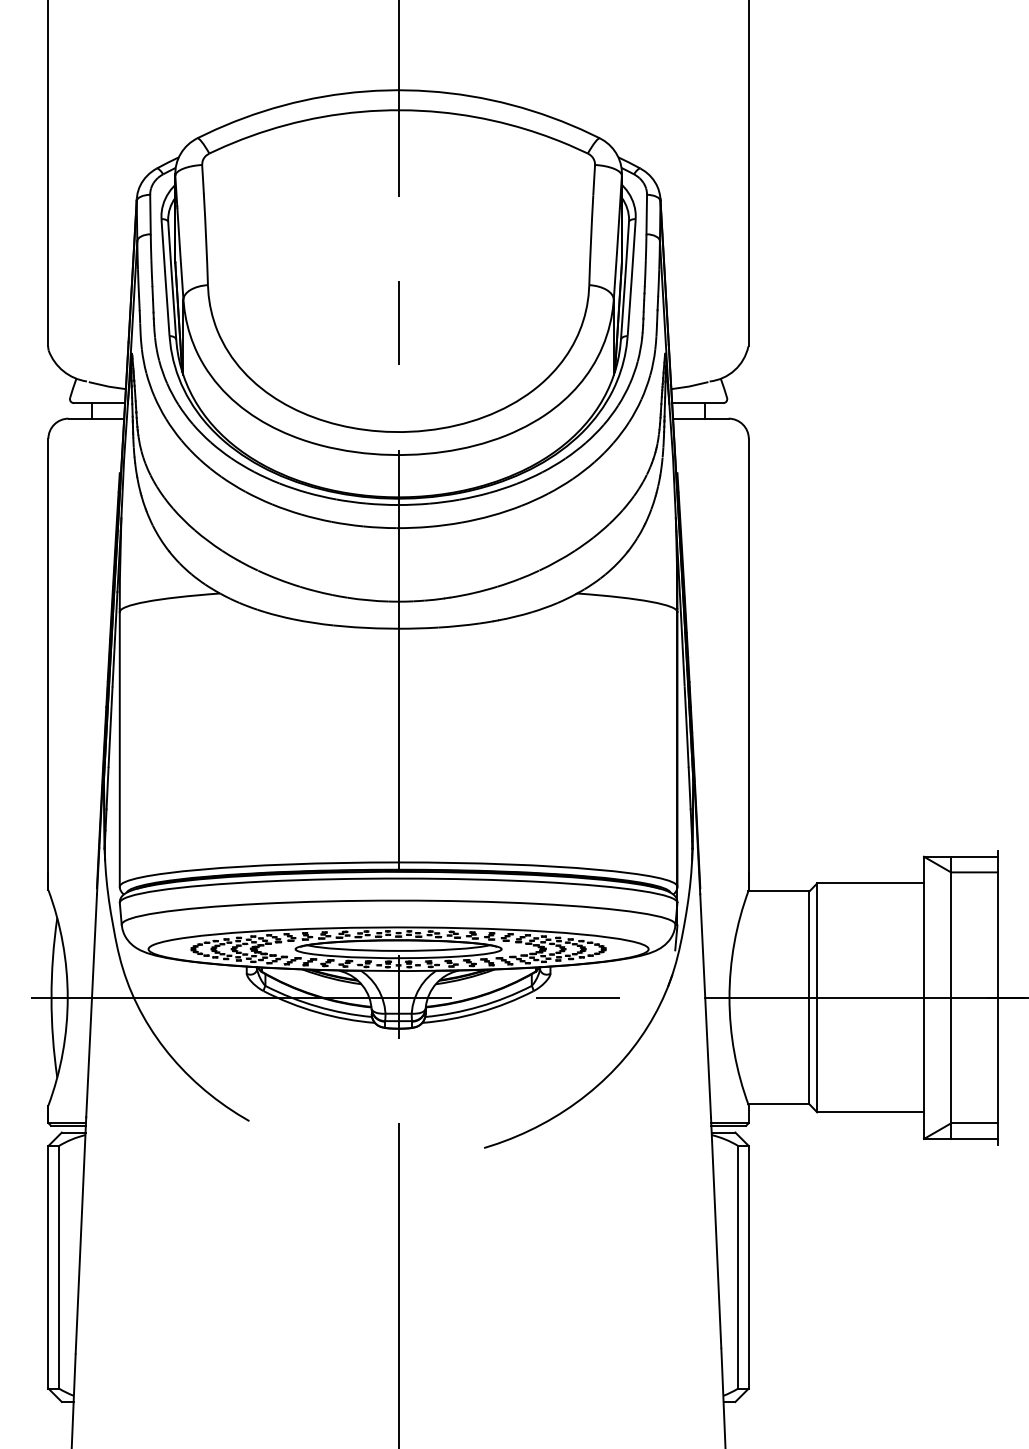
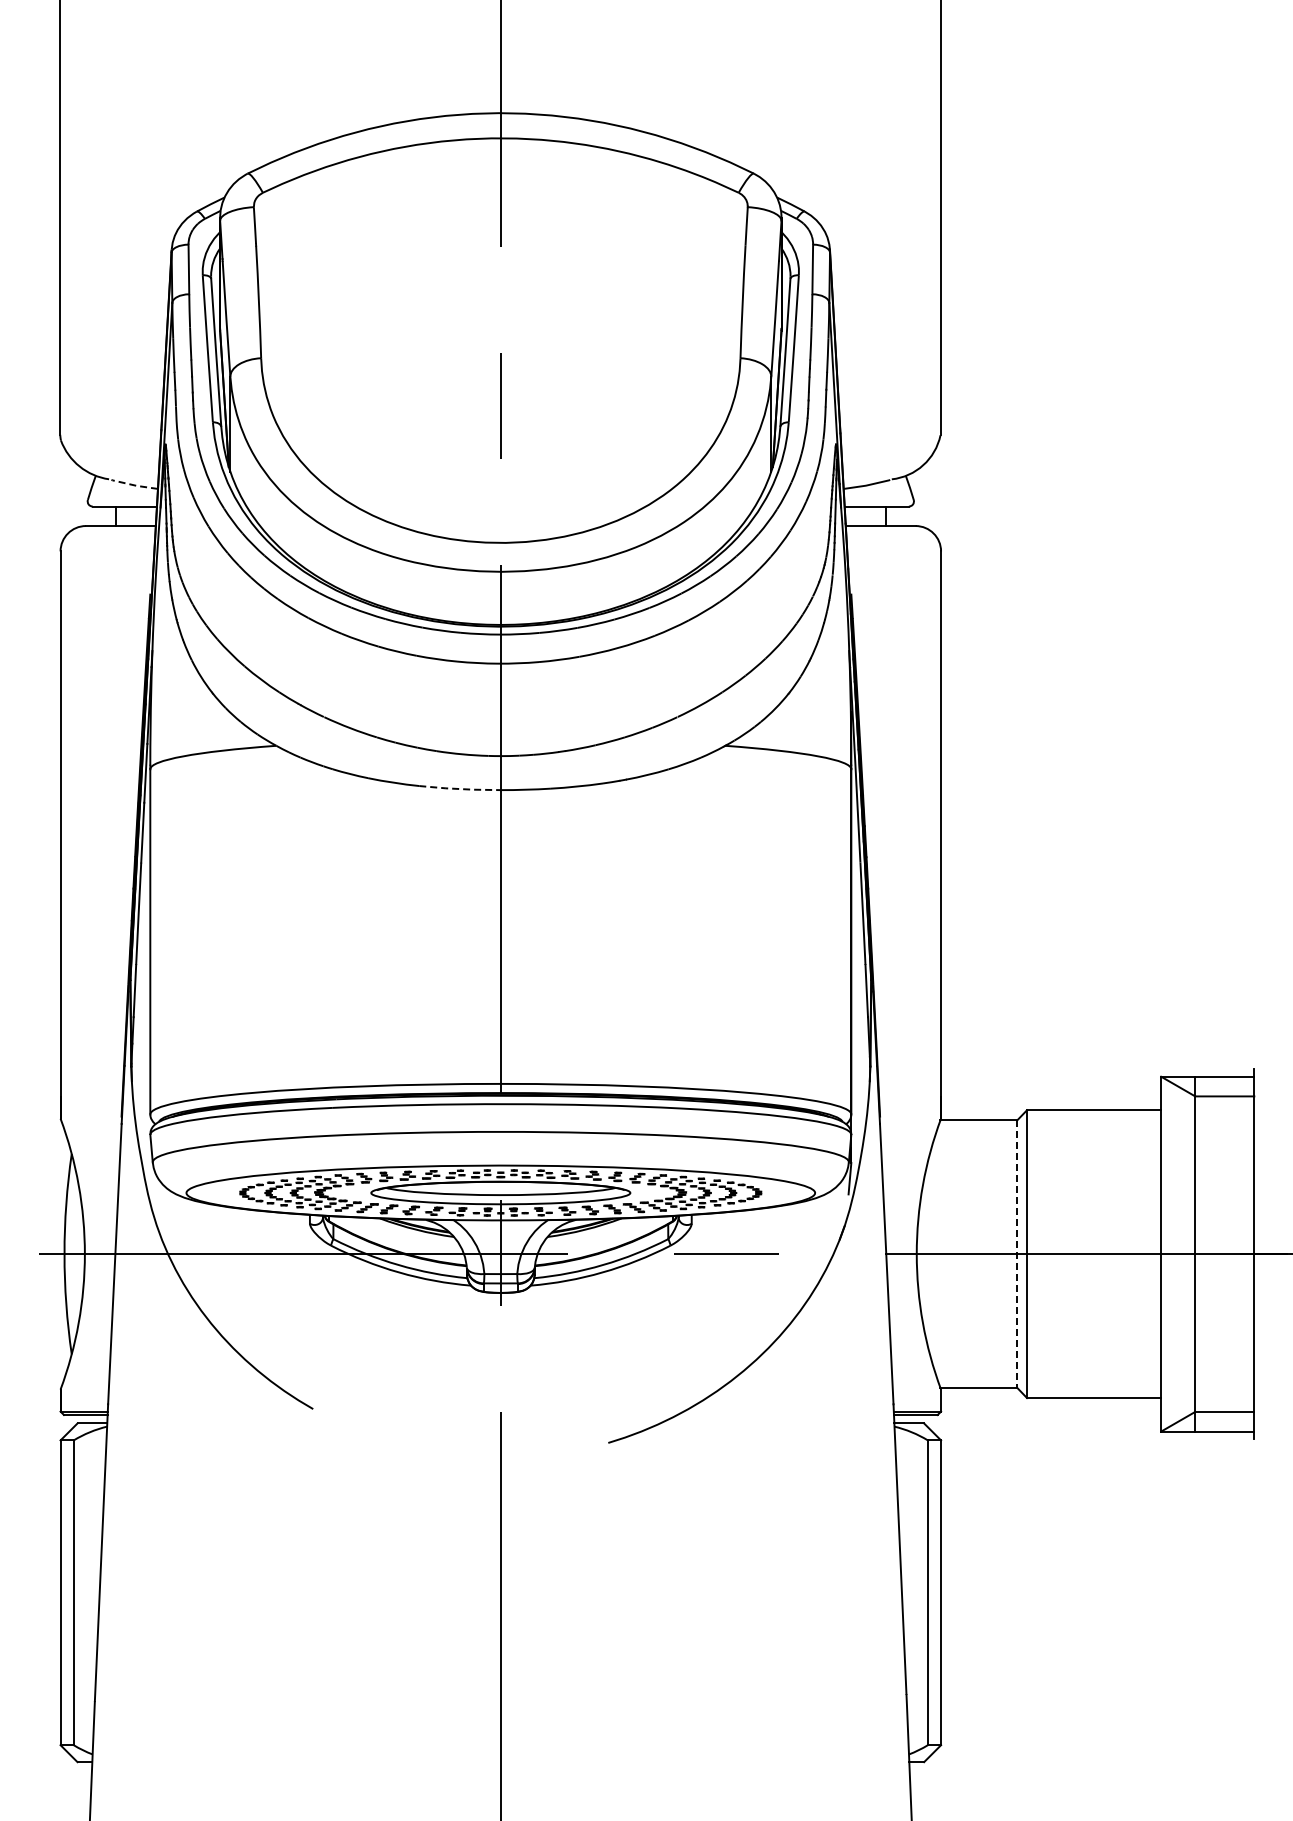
line: (106, 386) -> (133, 485), solid -> dashed
line: (366, 628) -> (460, 789), solid -> dashed
line: (809, 998) -> (1017, 1254), solid -> dashed

